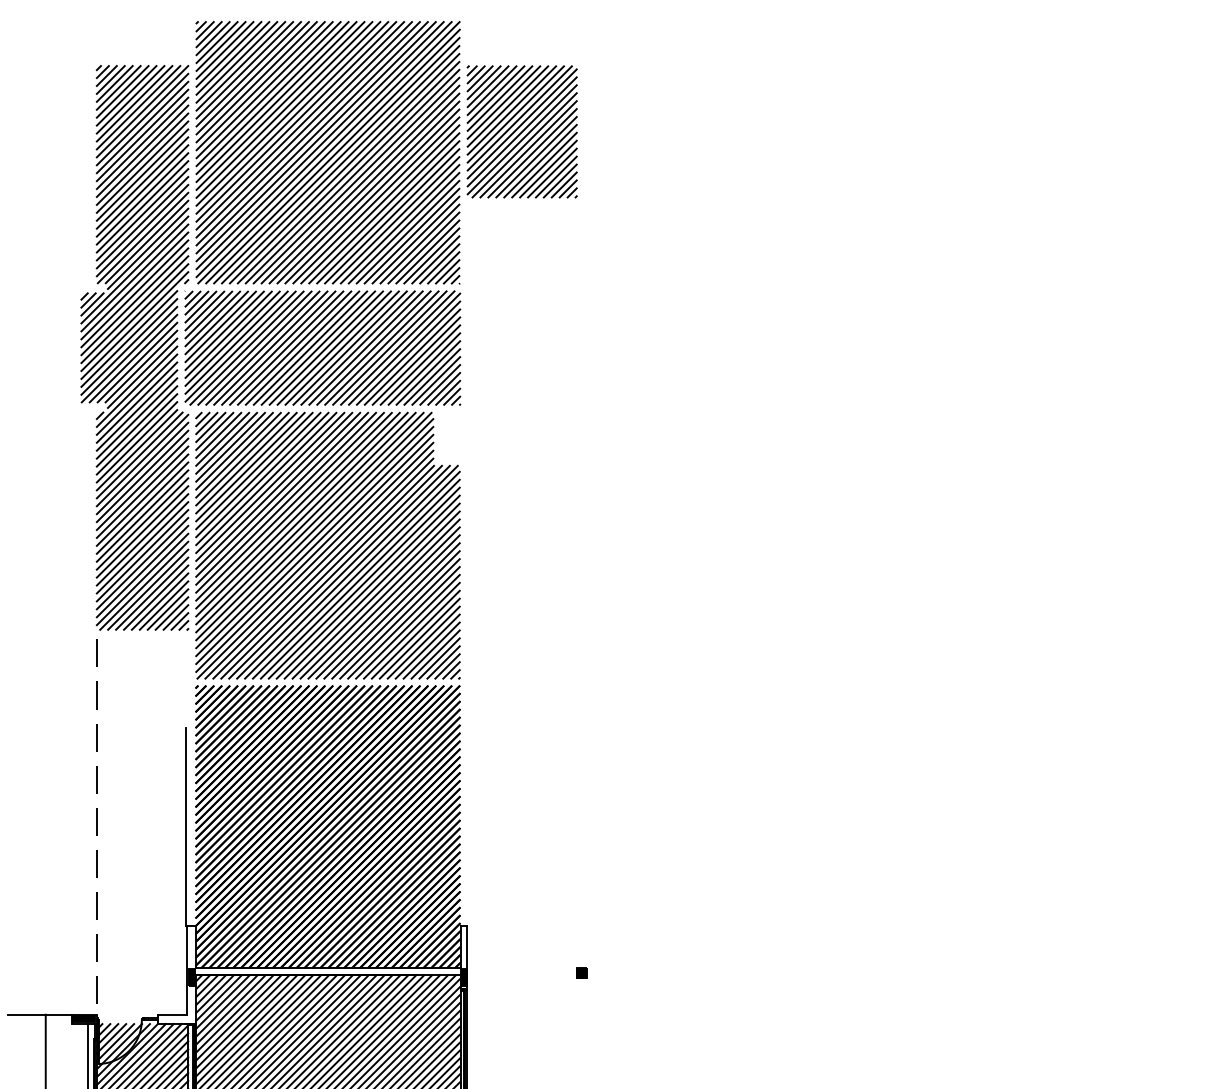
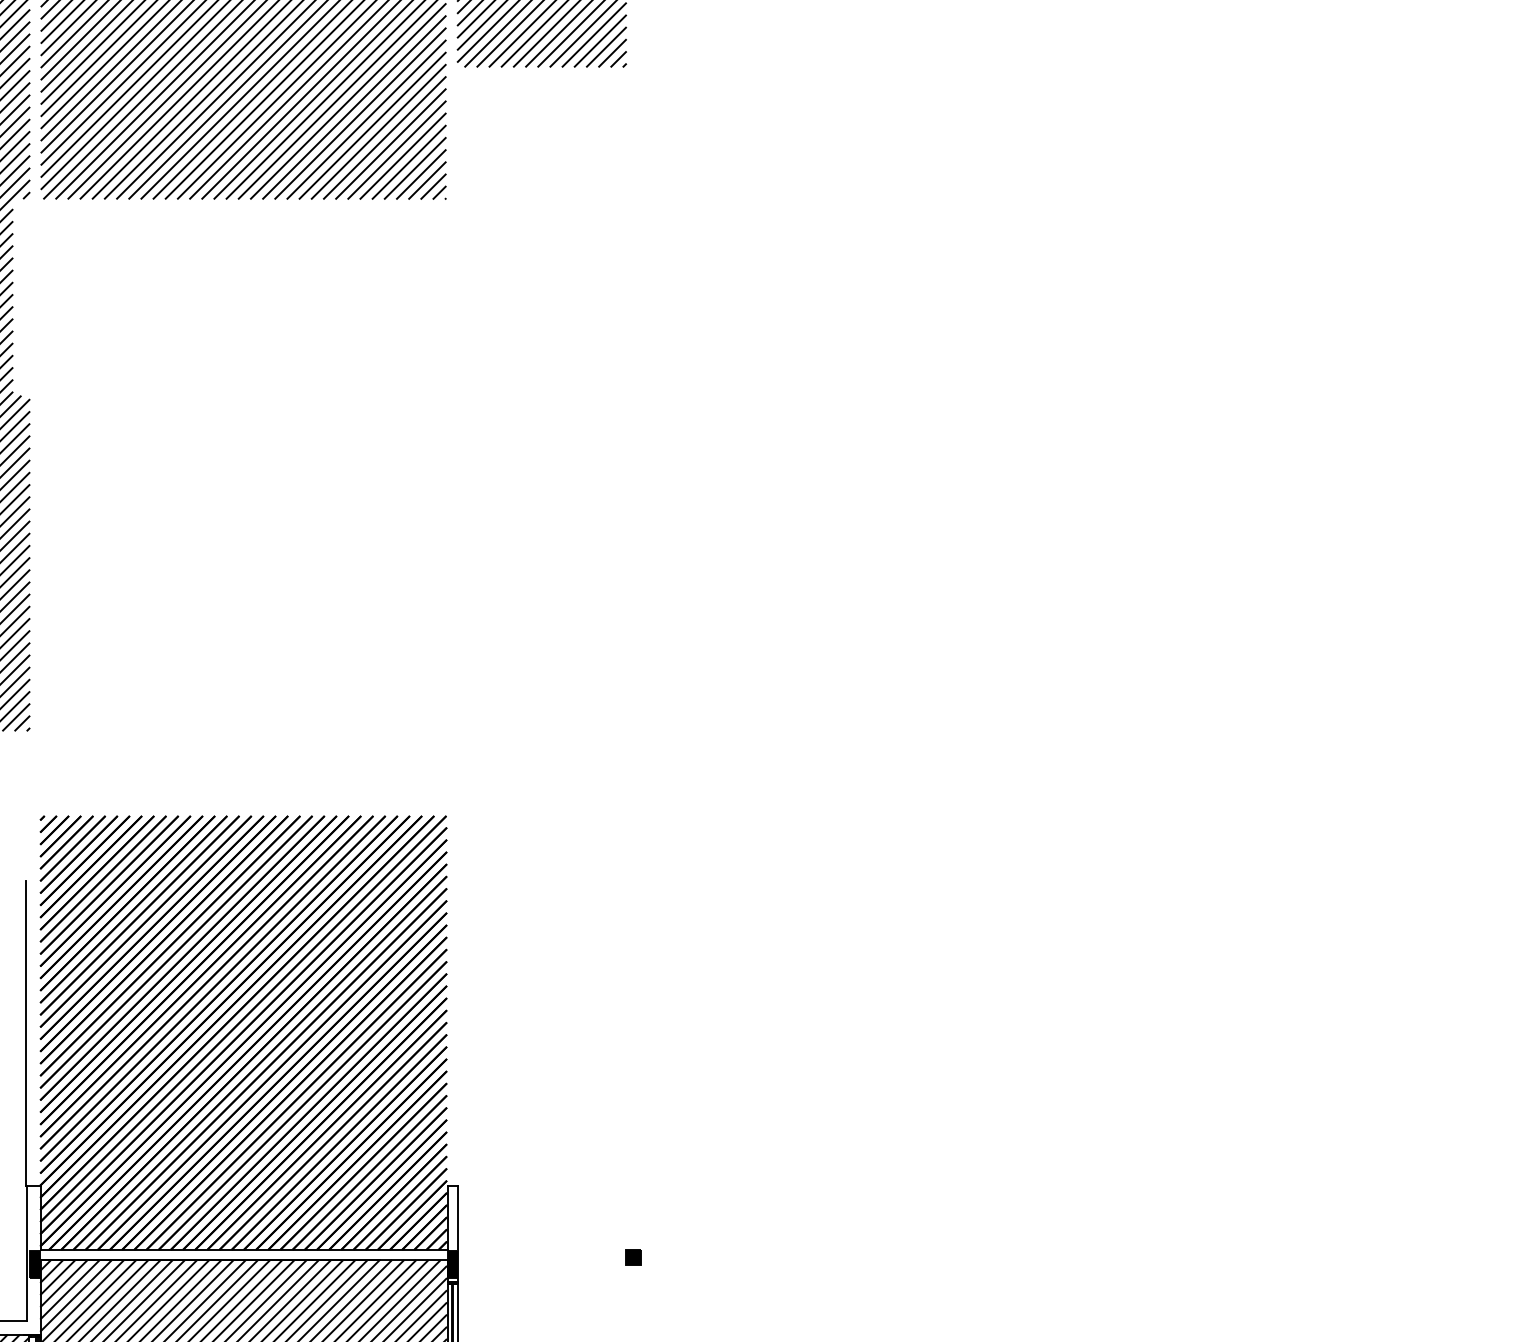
hatch: (322, 347) -> (235, 296), removed
hatch: (327, 545) -> (242, 600), removed

